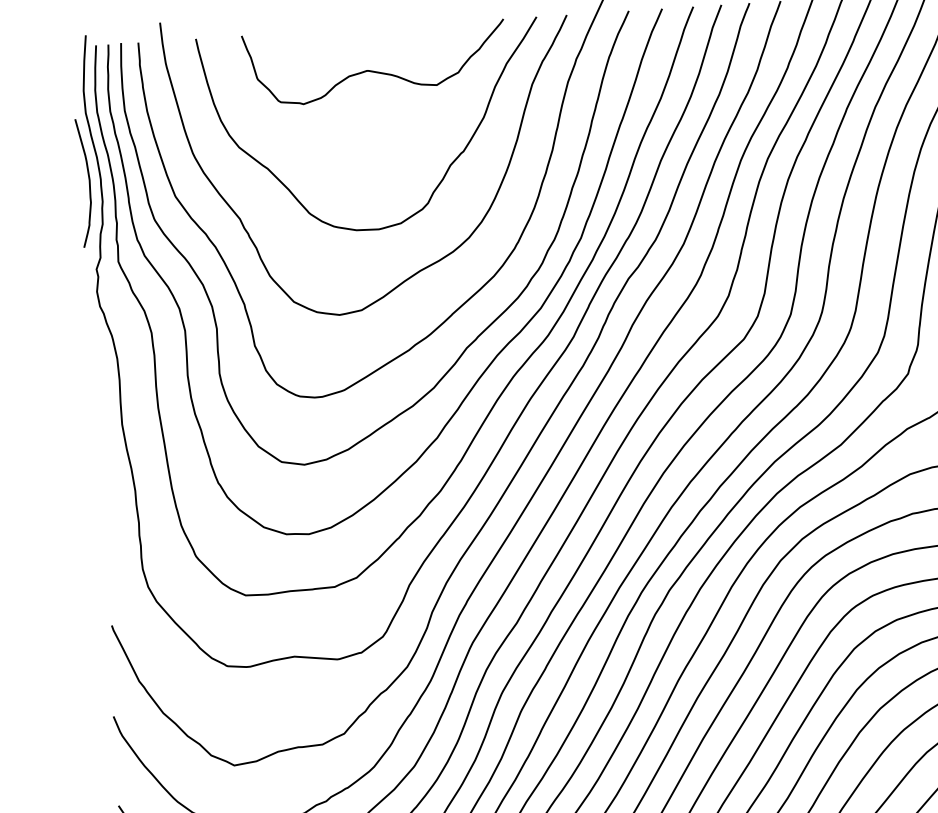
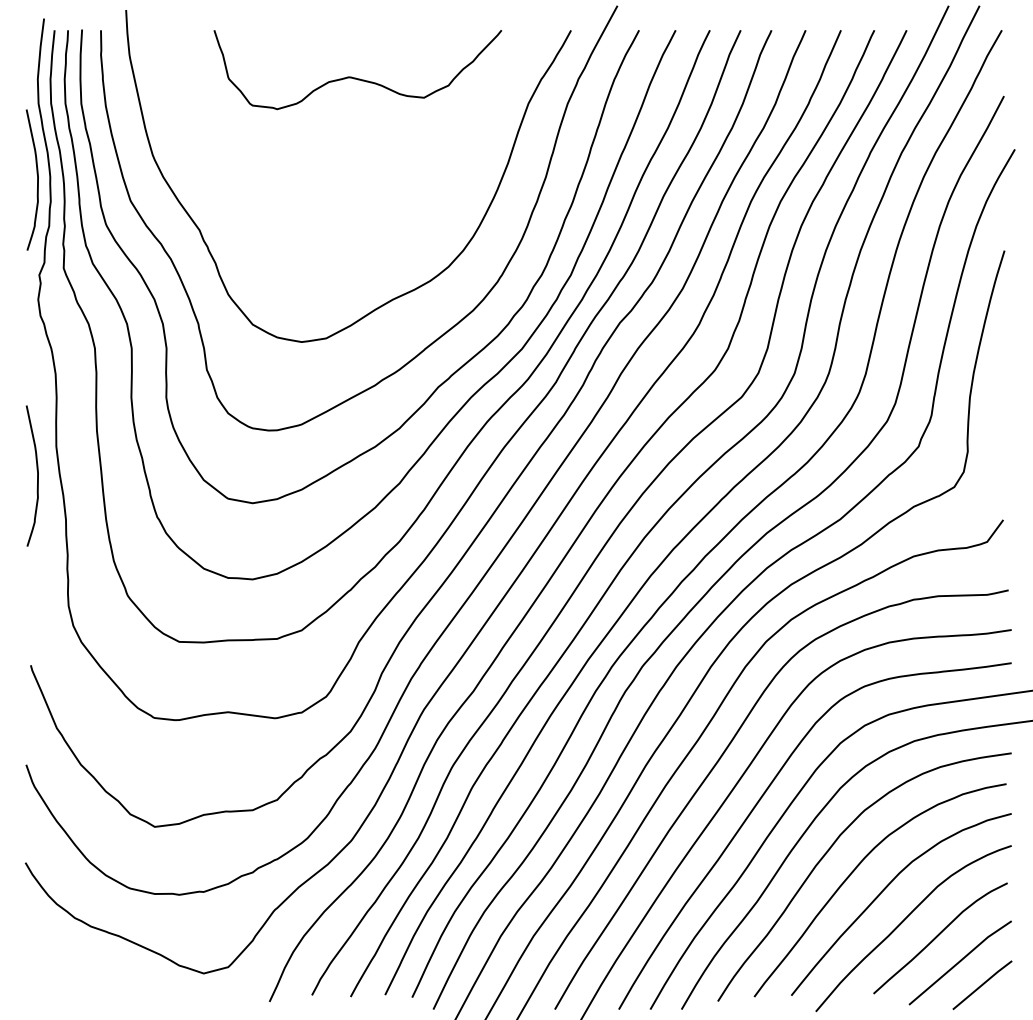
curve: (445, 172) -> (427, 193), removed
curve: (106, 452) -> (37, 475), added

